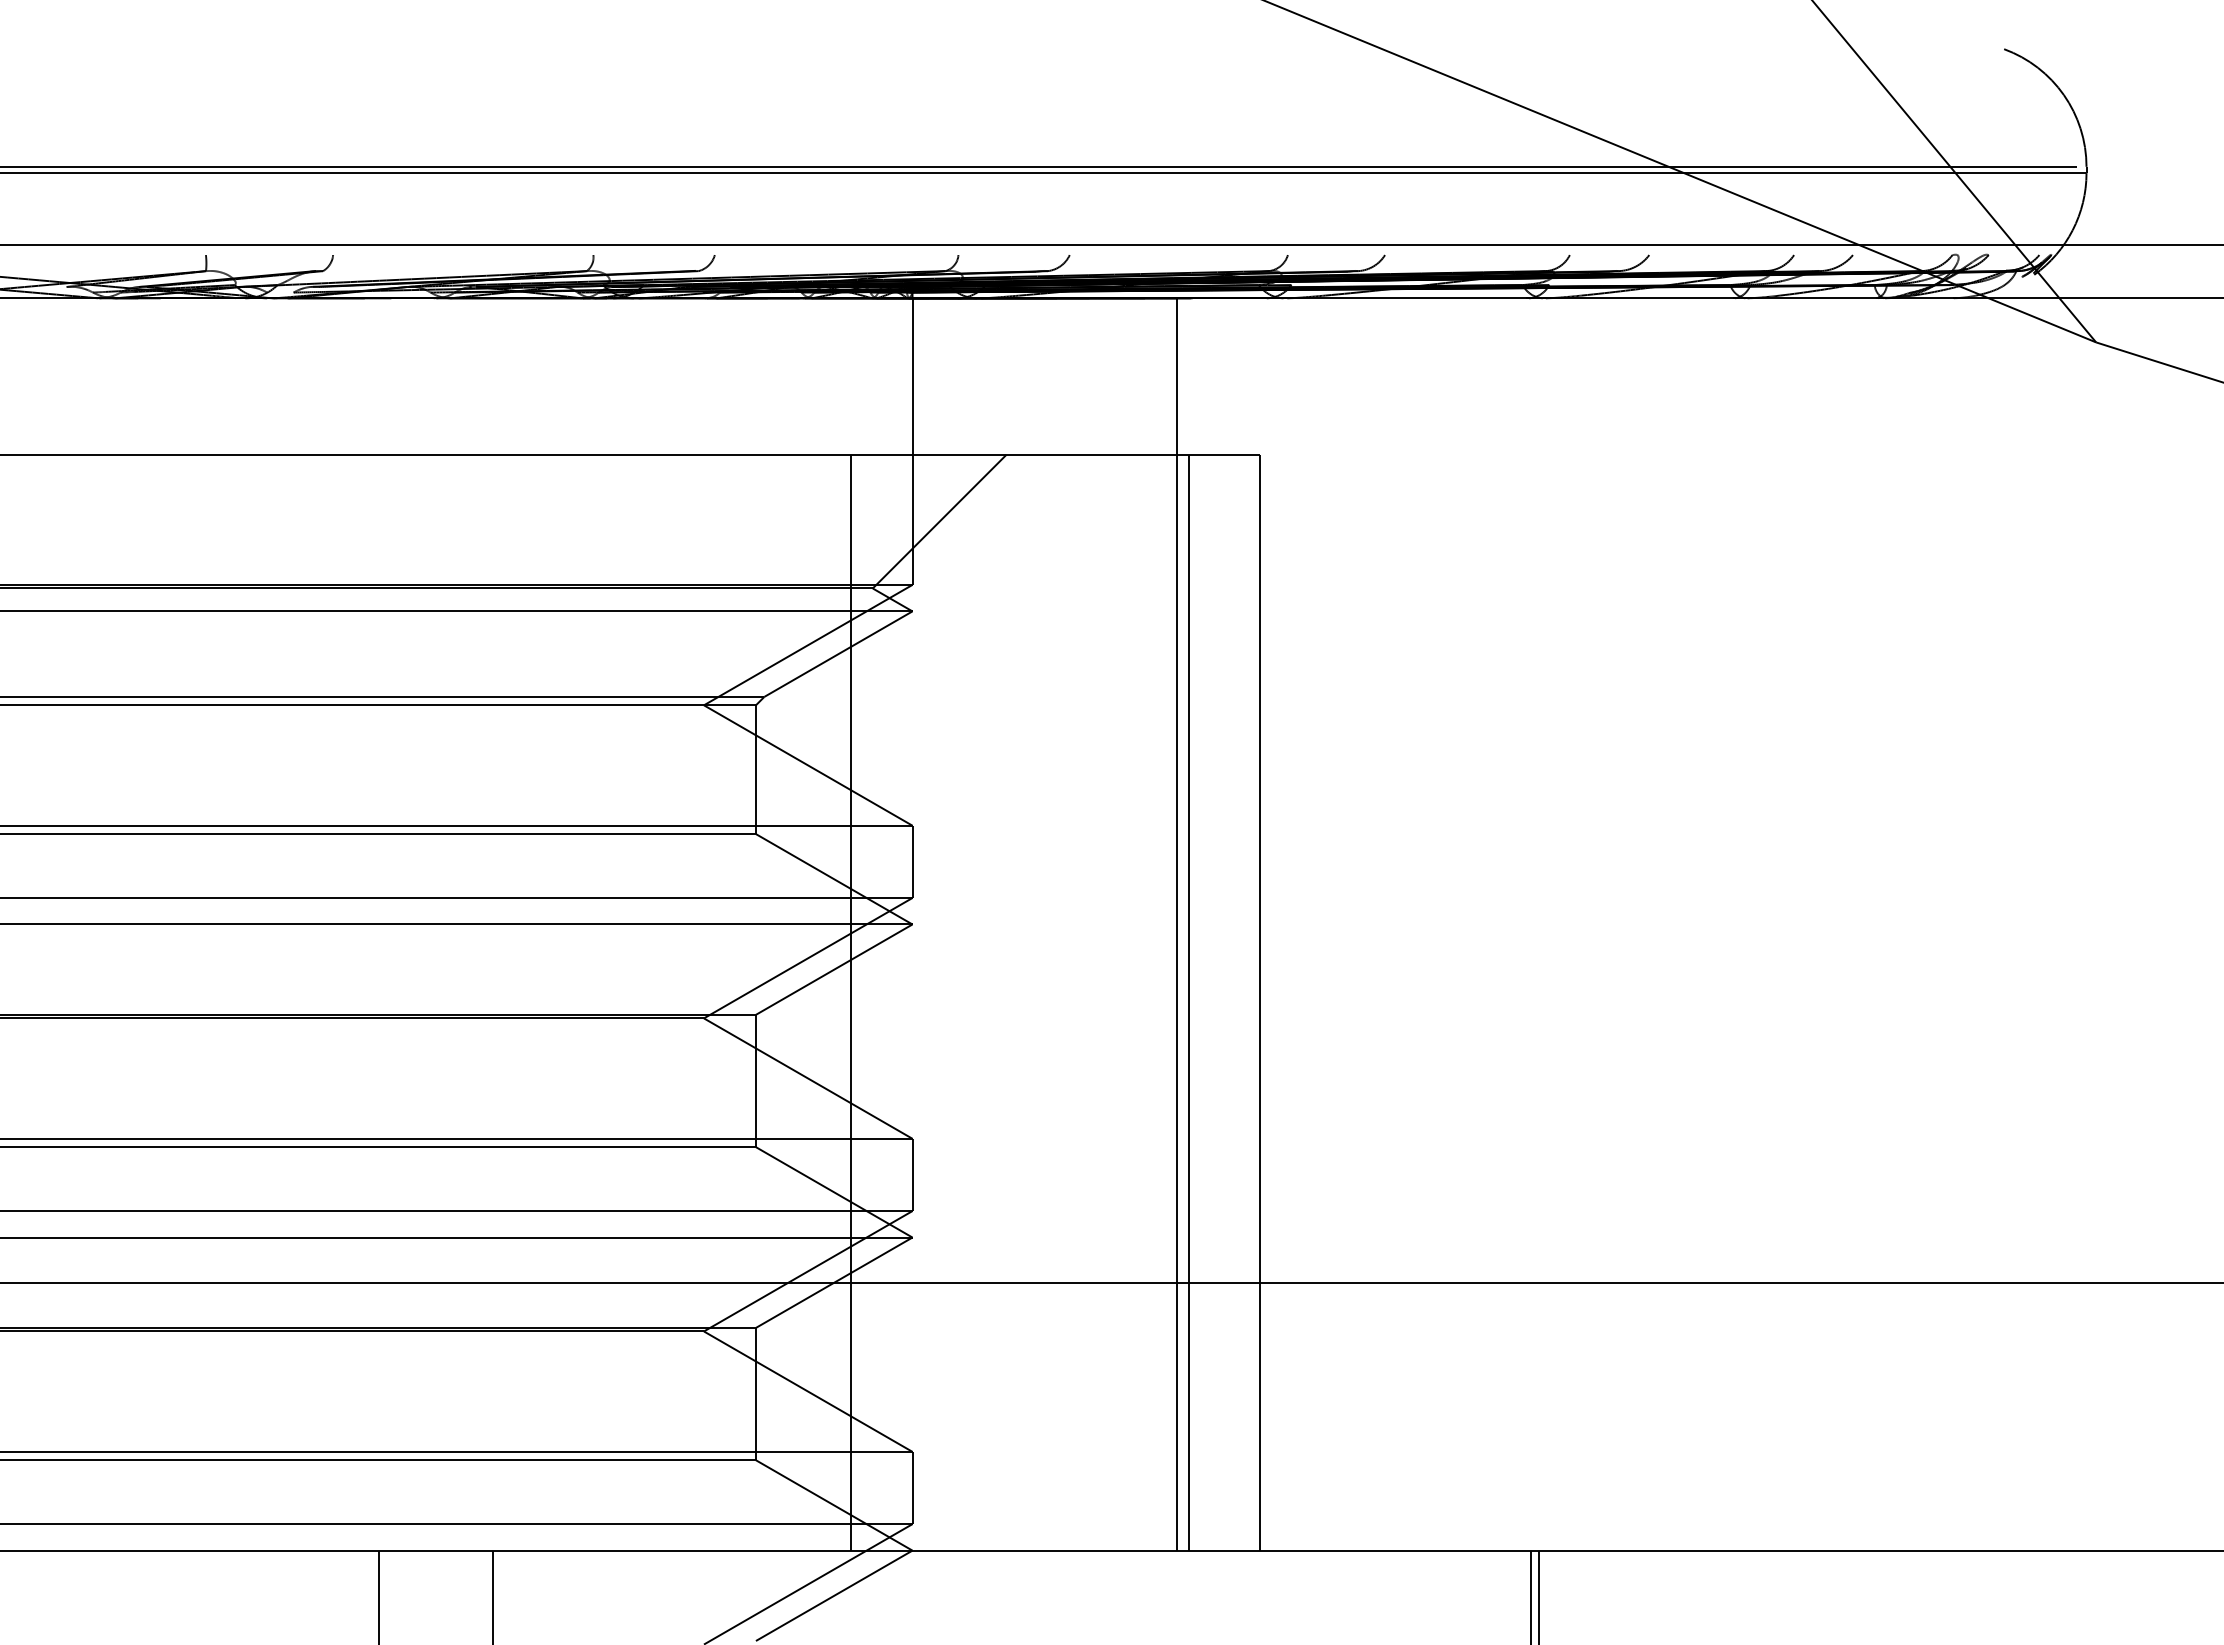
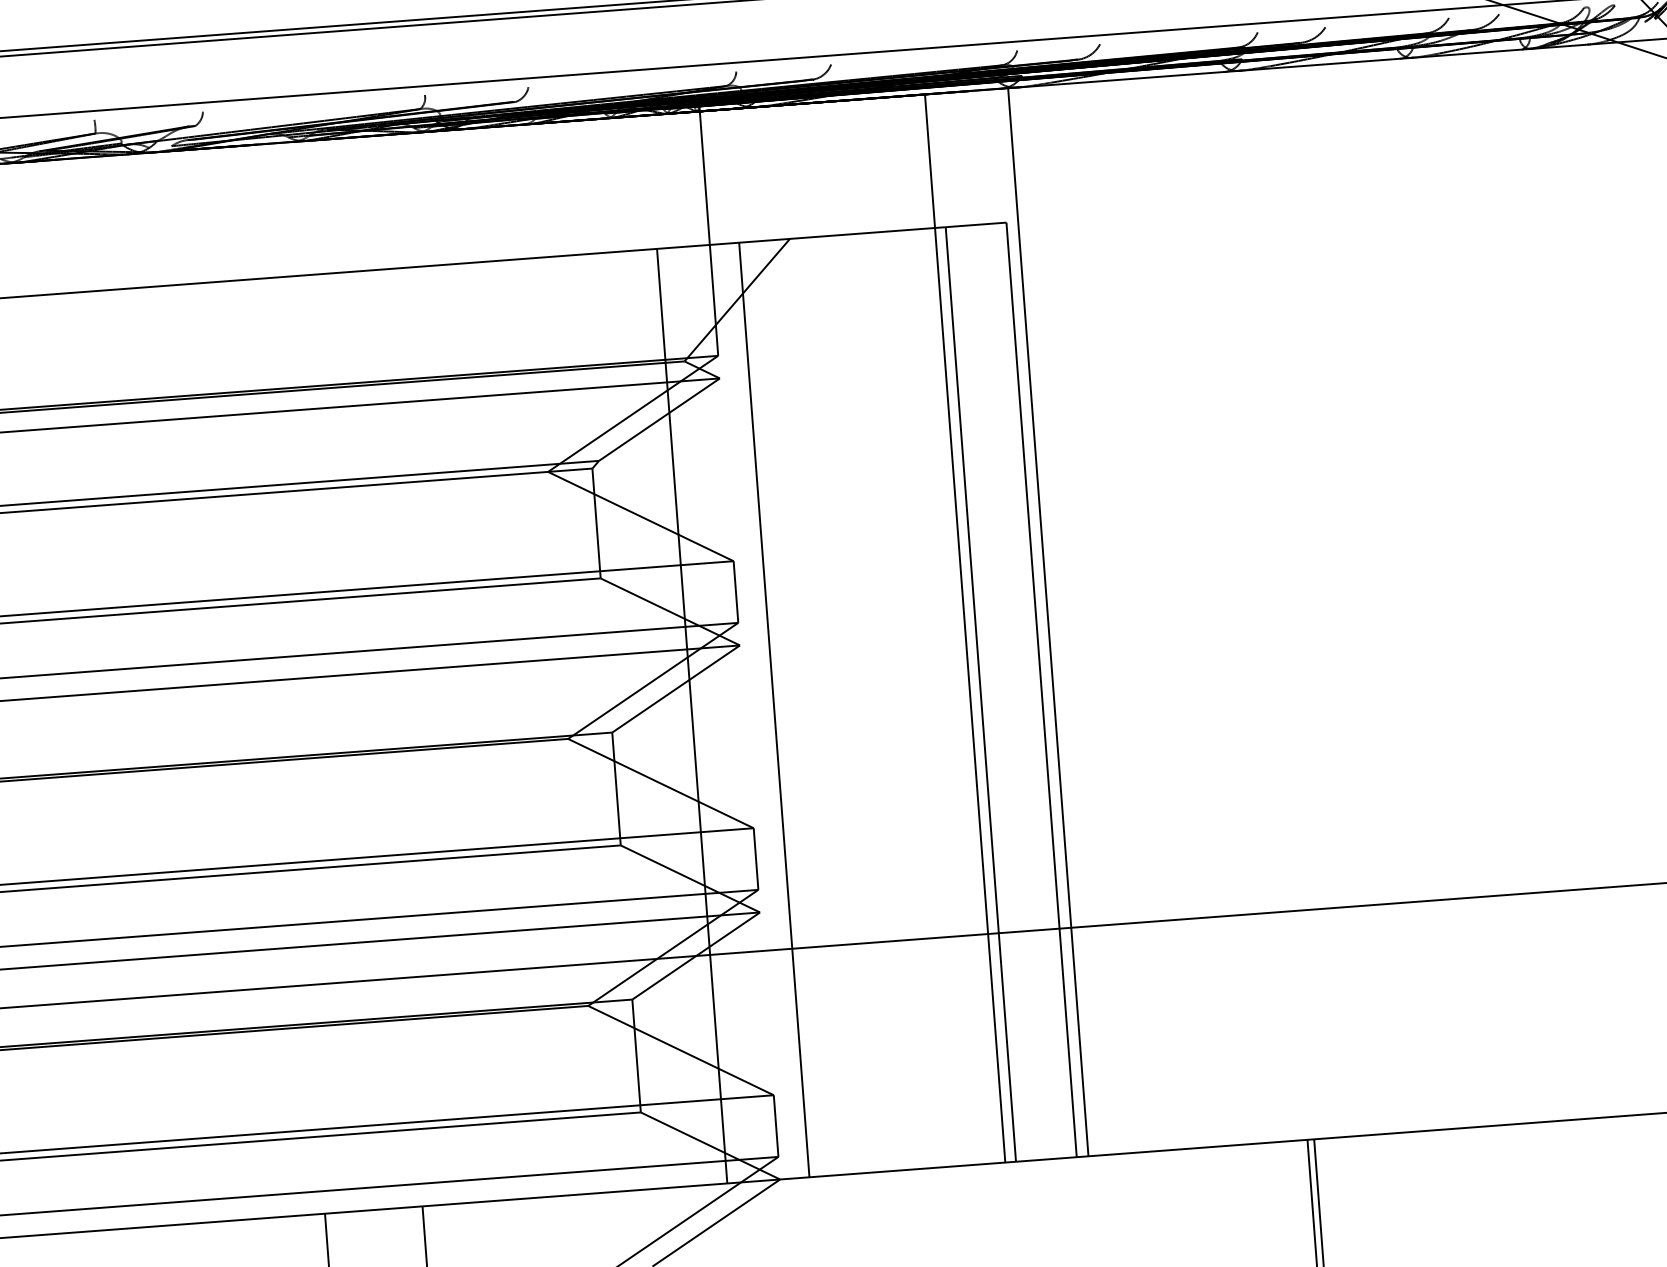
line: (1274, 924) -> (1048, 622), added
line: (946, 1002) -> (773, 709), added

